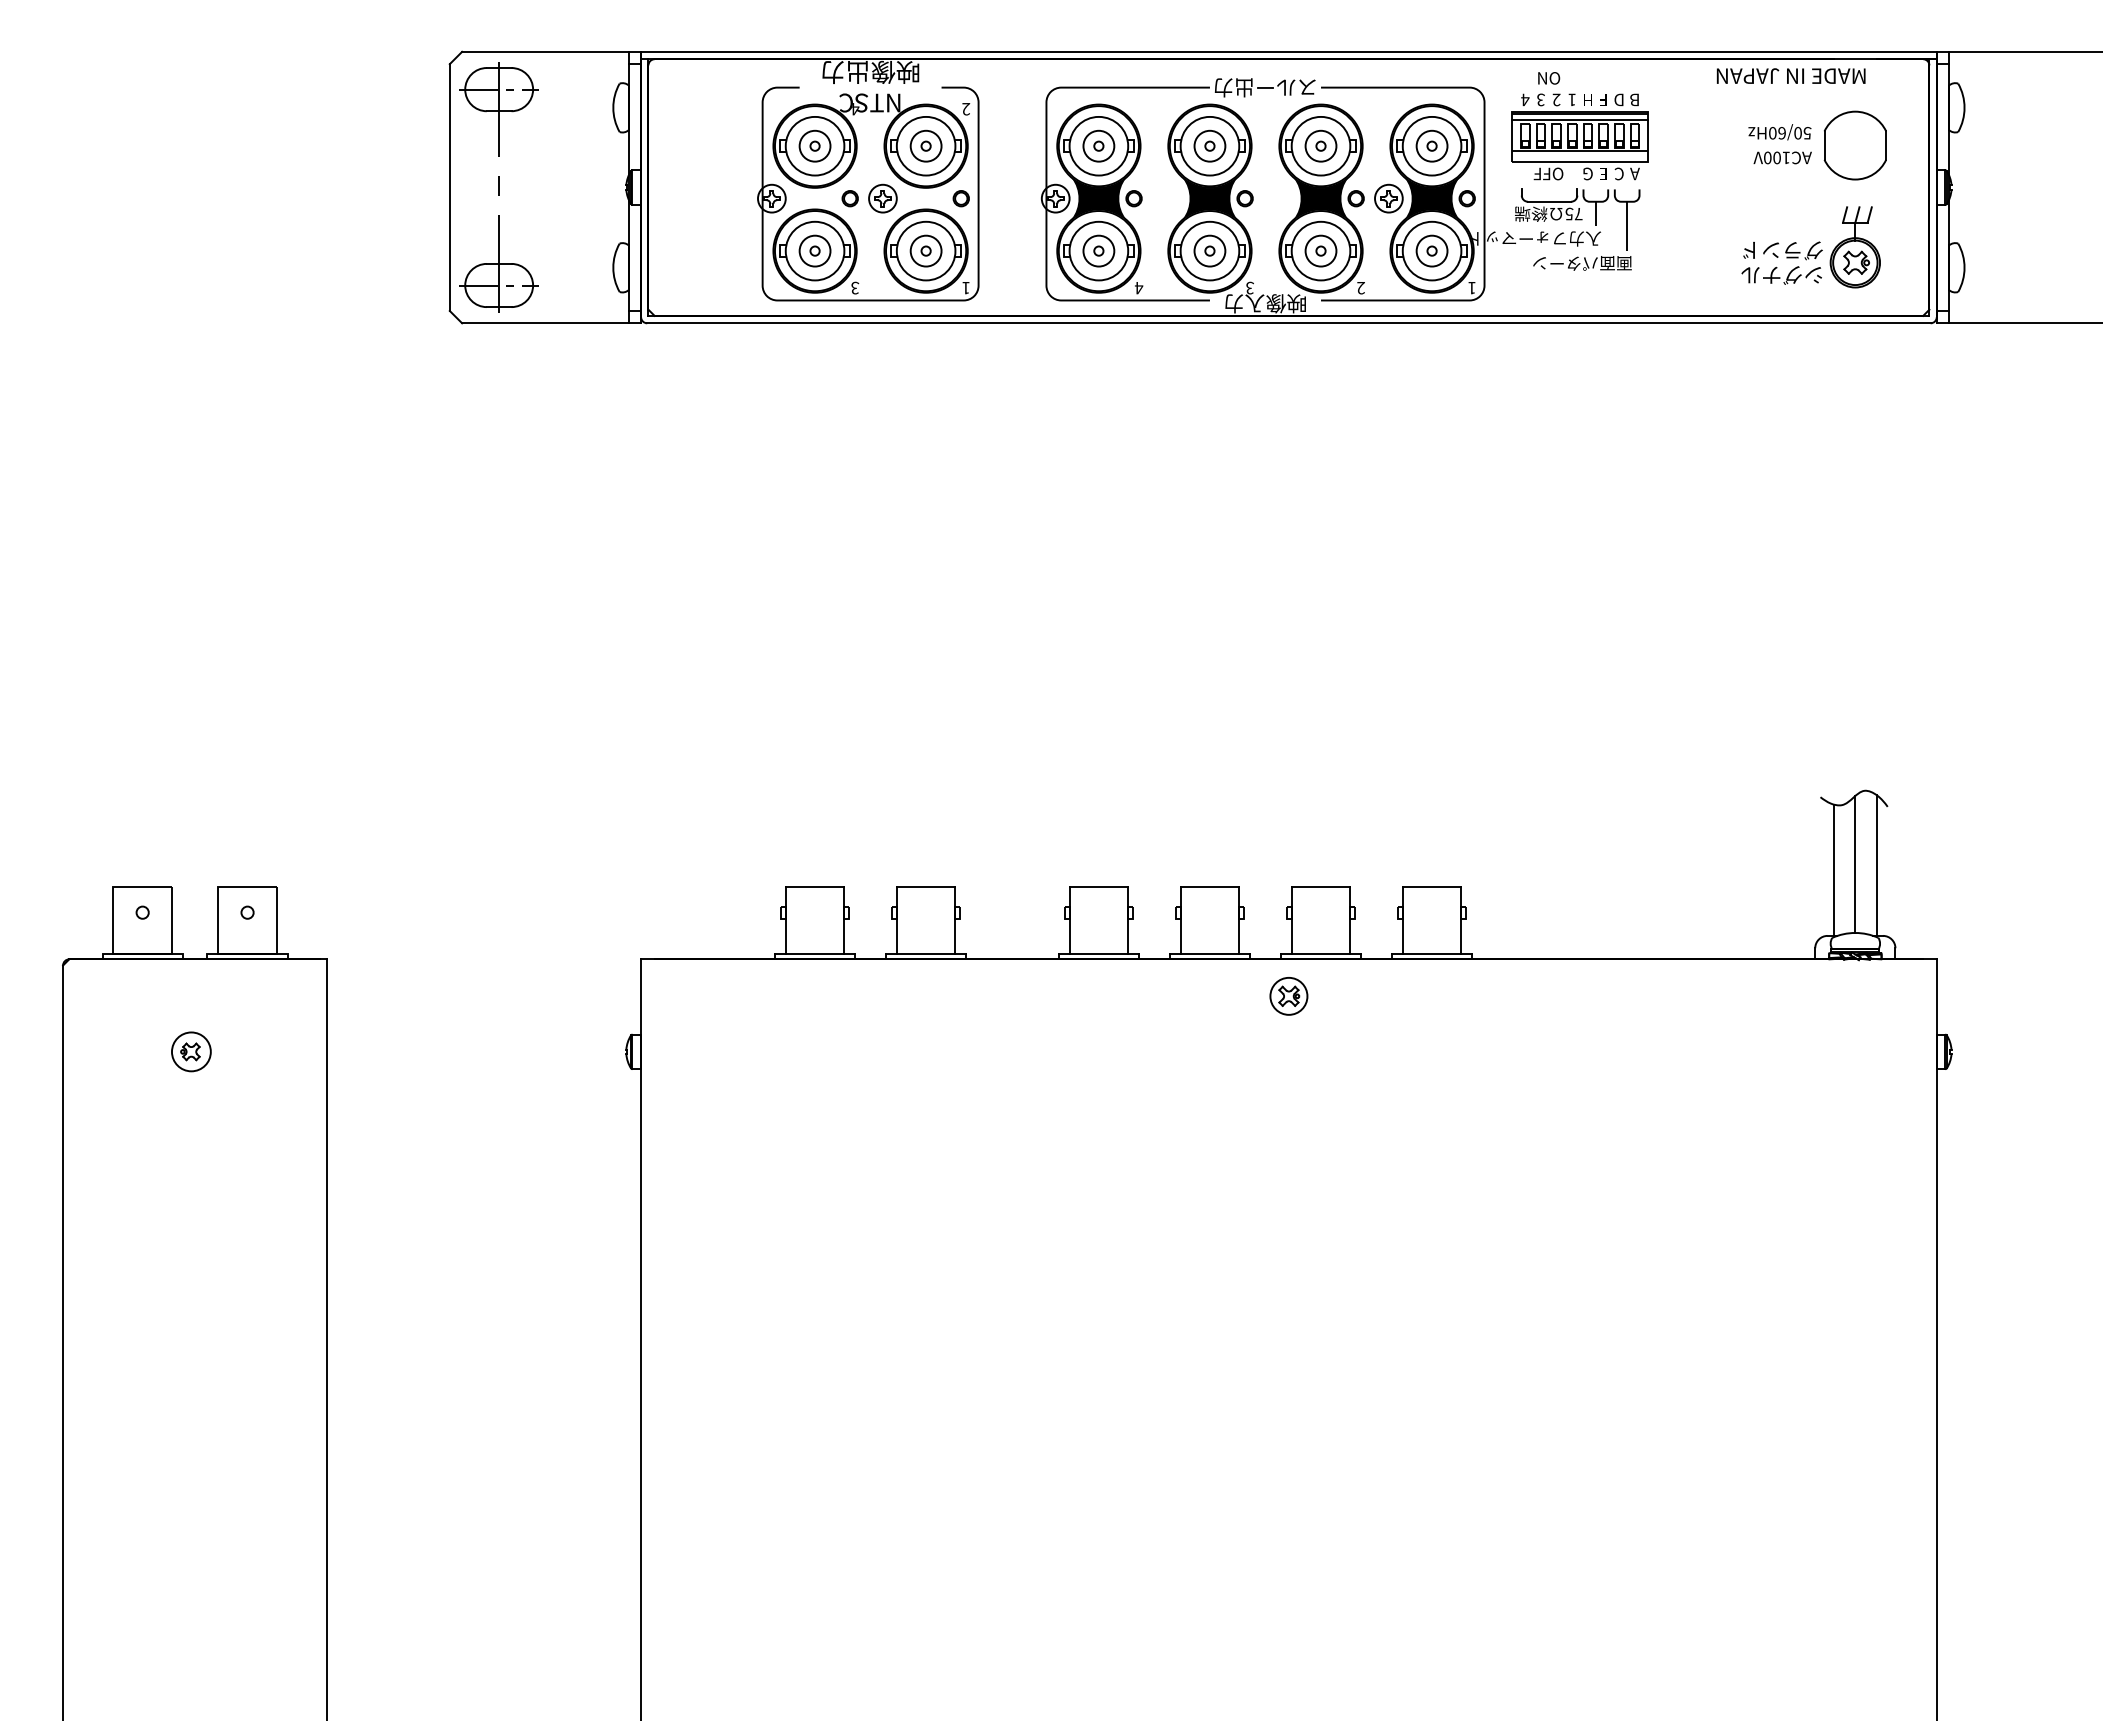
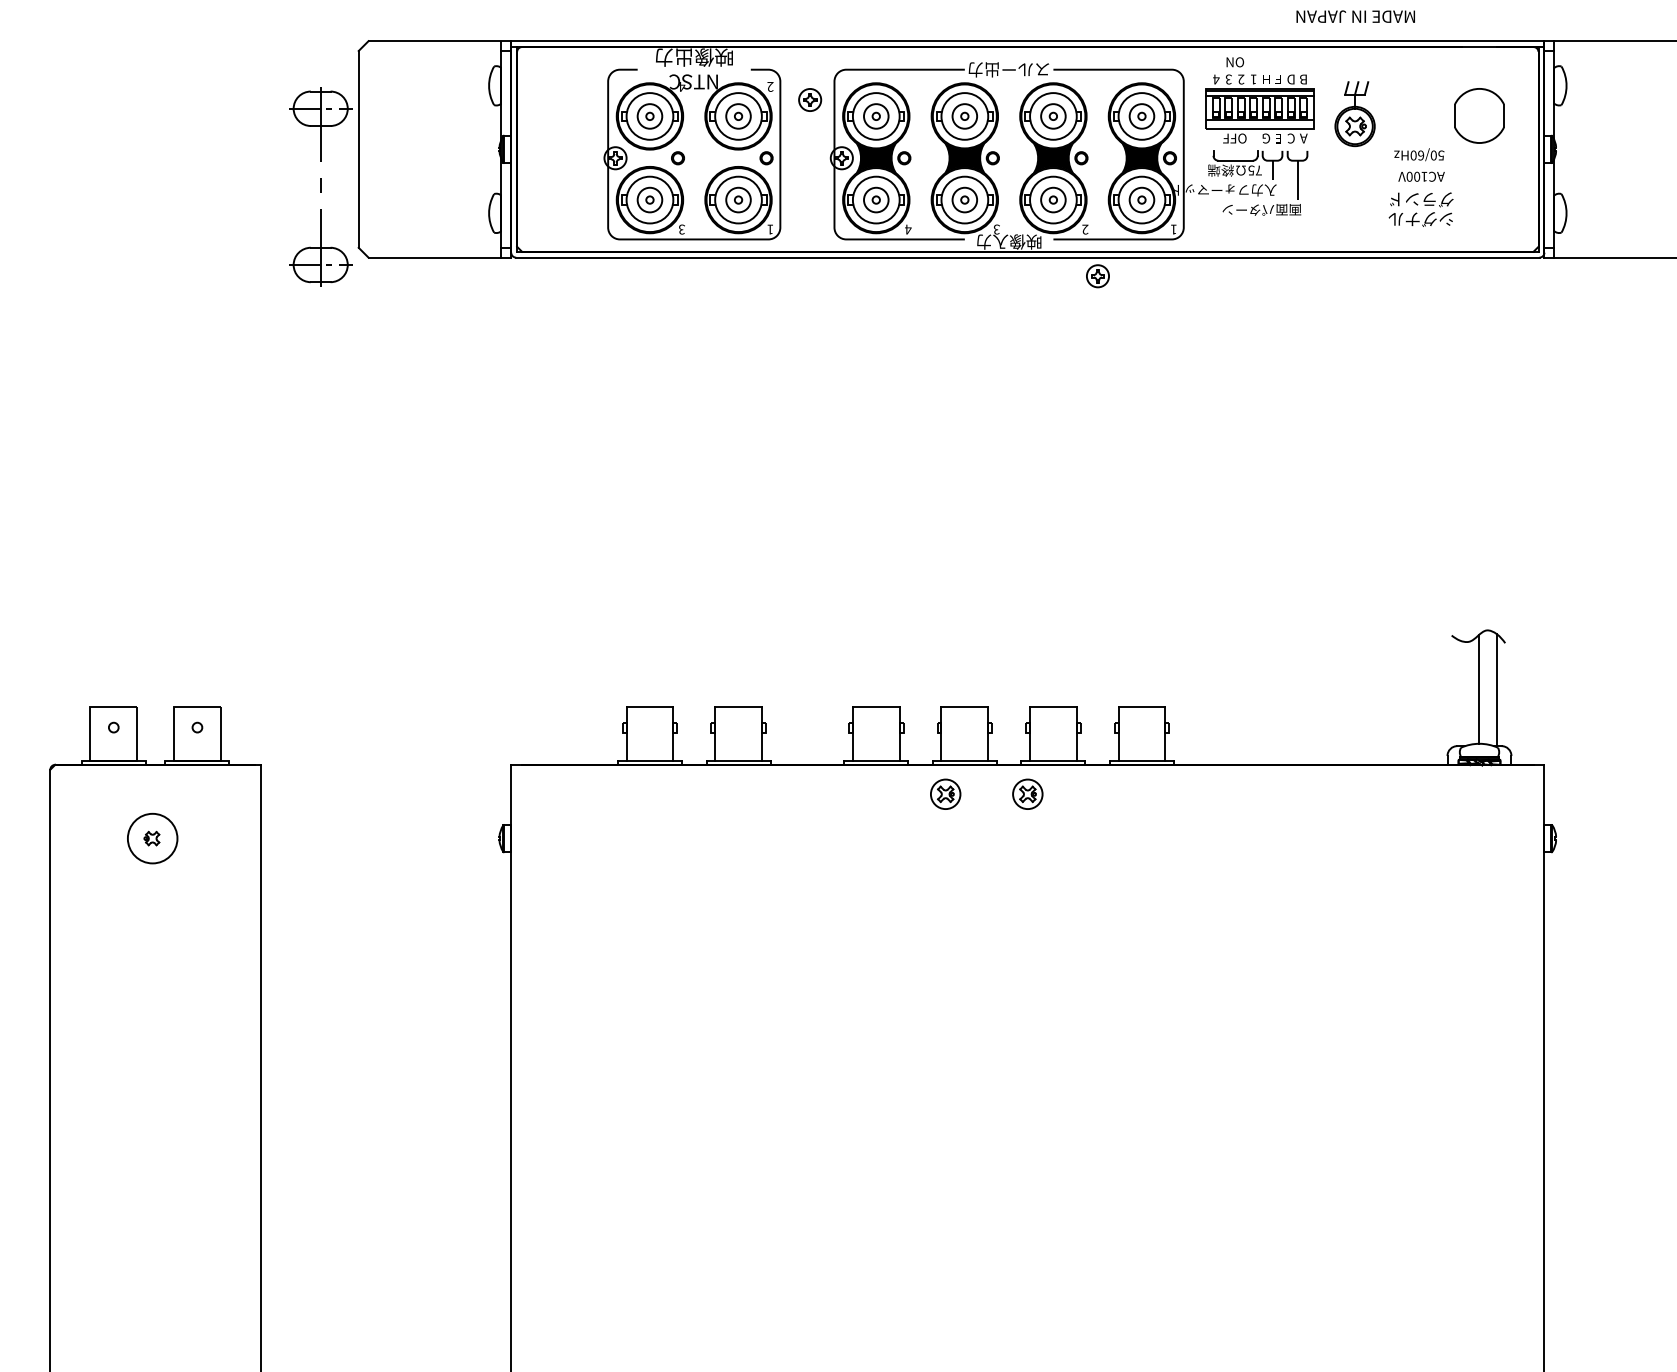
text: (1790, 75) -> (1355, 16), moved
text: (1779, 132) -> (1419, 154), moved
text: (1782, 157) -> (1421, 176), moved
part: (498, 187) -> (320, 186), moved
part: (882, 198) -> (809, 99), moved
part: (1388, 198) -> (1097, 276), moved
part: (1854, 247) -> (1354, 114), moved
line: (1833, 869) -> (1462, 693), removed
part: (1185, 996) -> (945, 794), added
circle: (190, 1051) -> (151, 838), size x1.6

